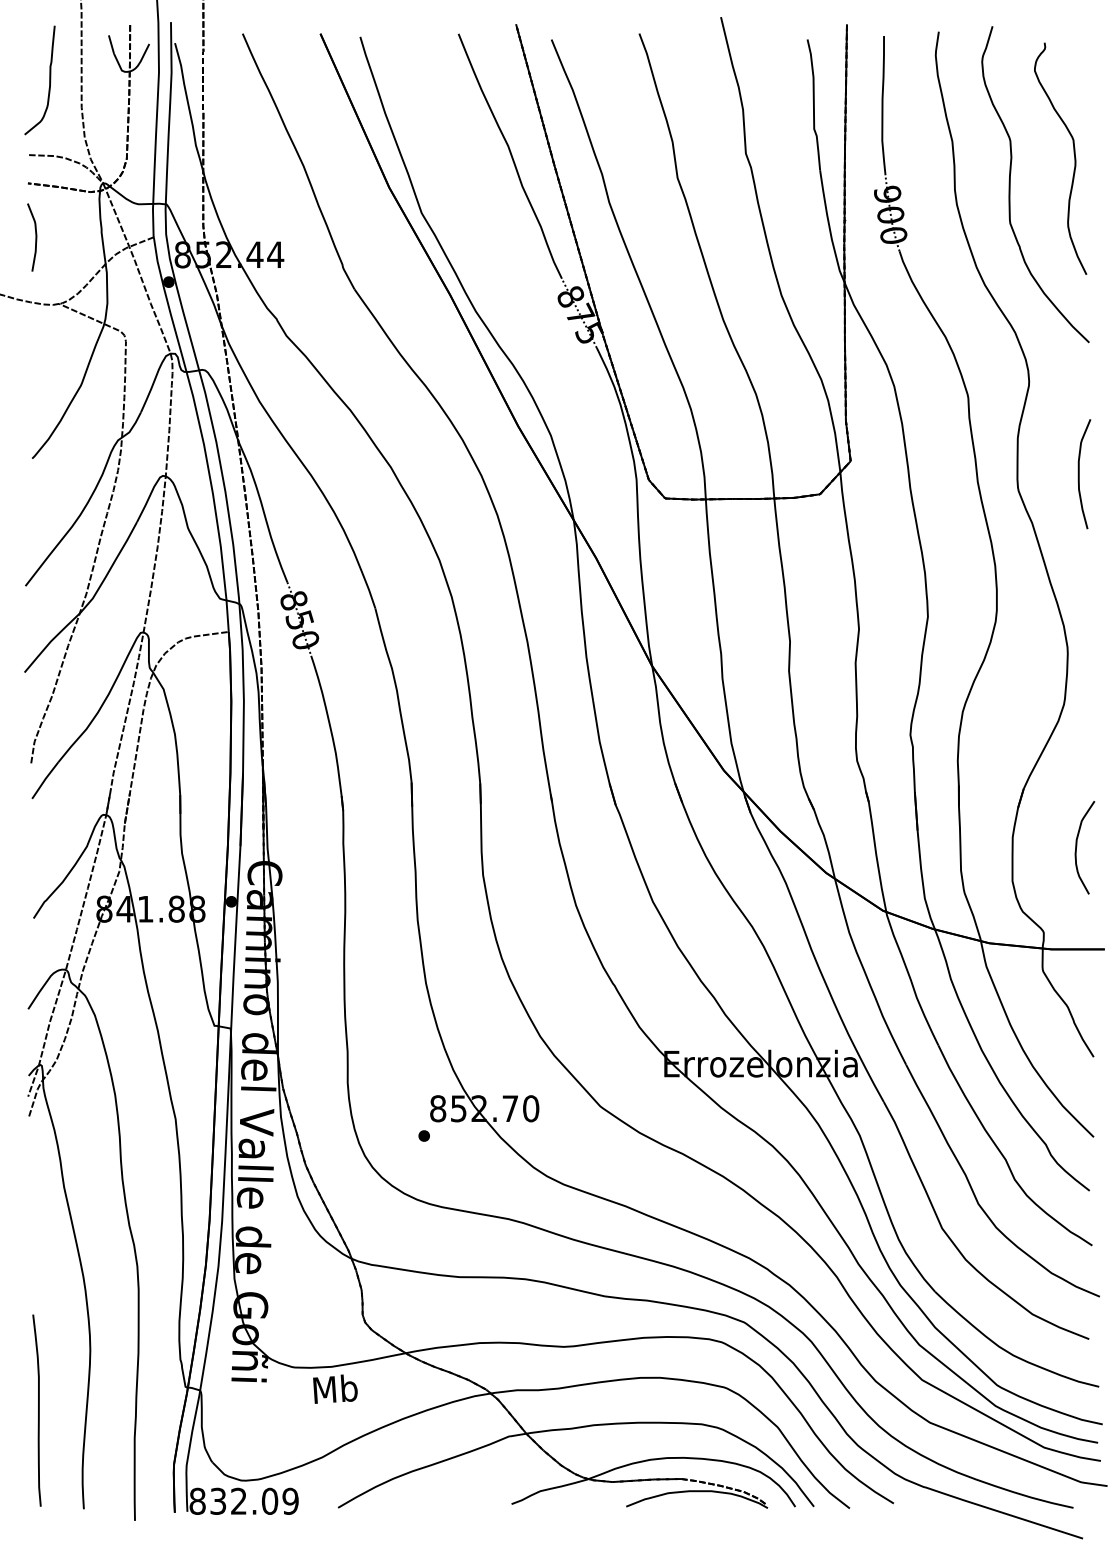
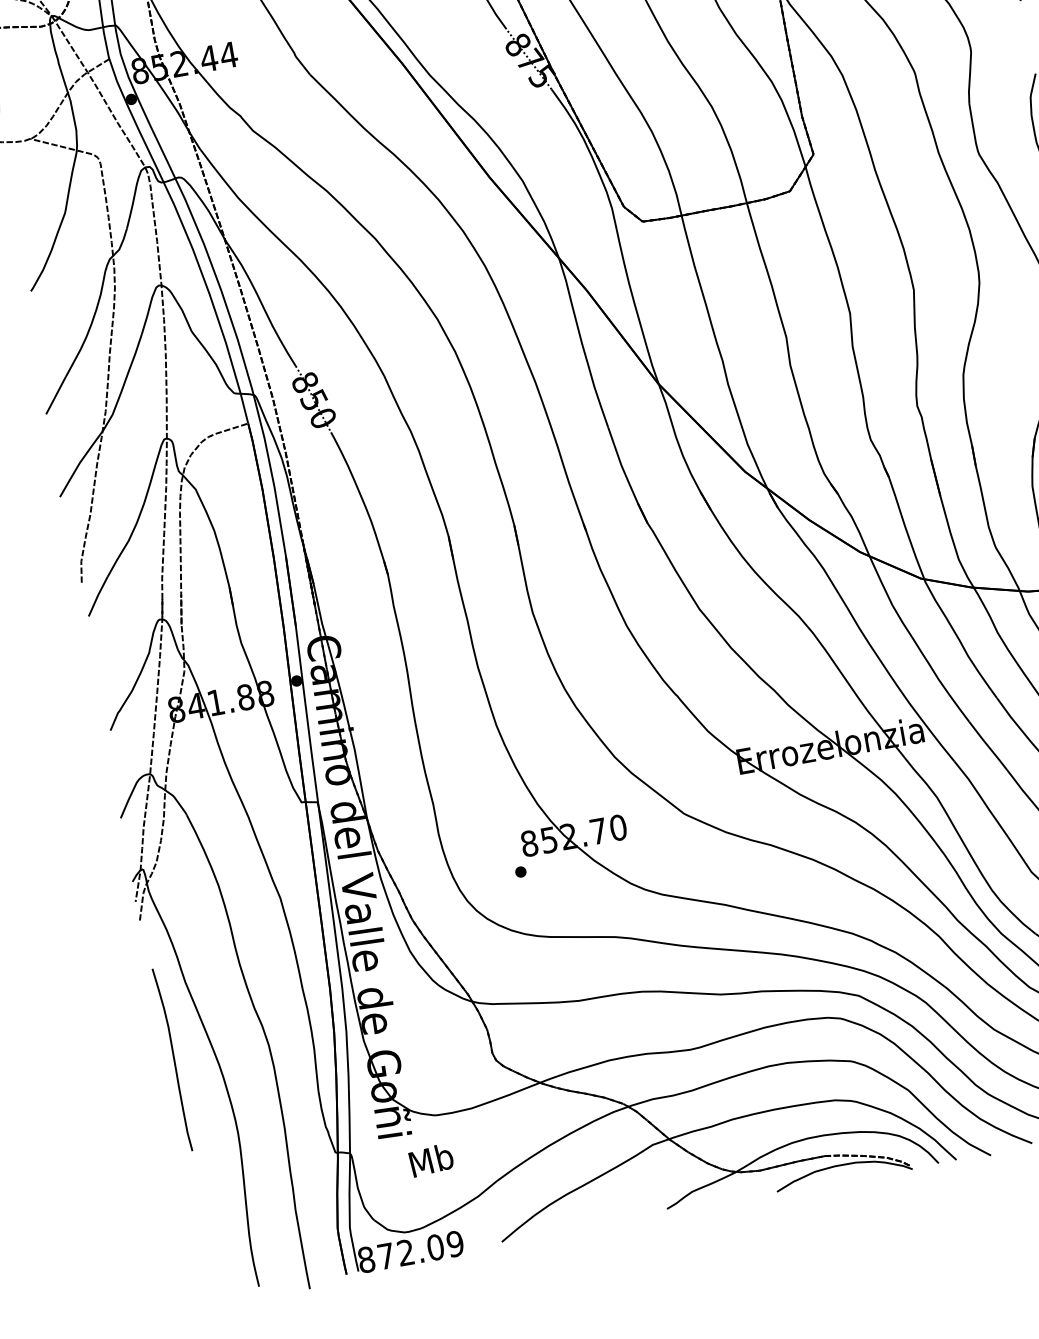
text: (335, 1388) -> (431, 1159), moved
curve: (38, 1410) -> (173, 1059), moved
text: (218, 1500) -> (386, 1255), 832.09 -> 872.09

